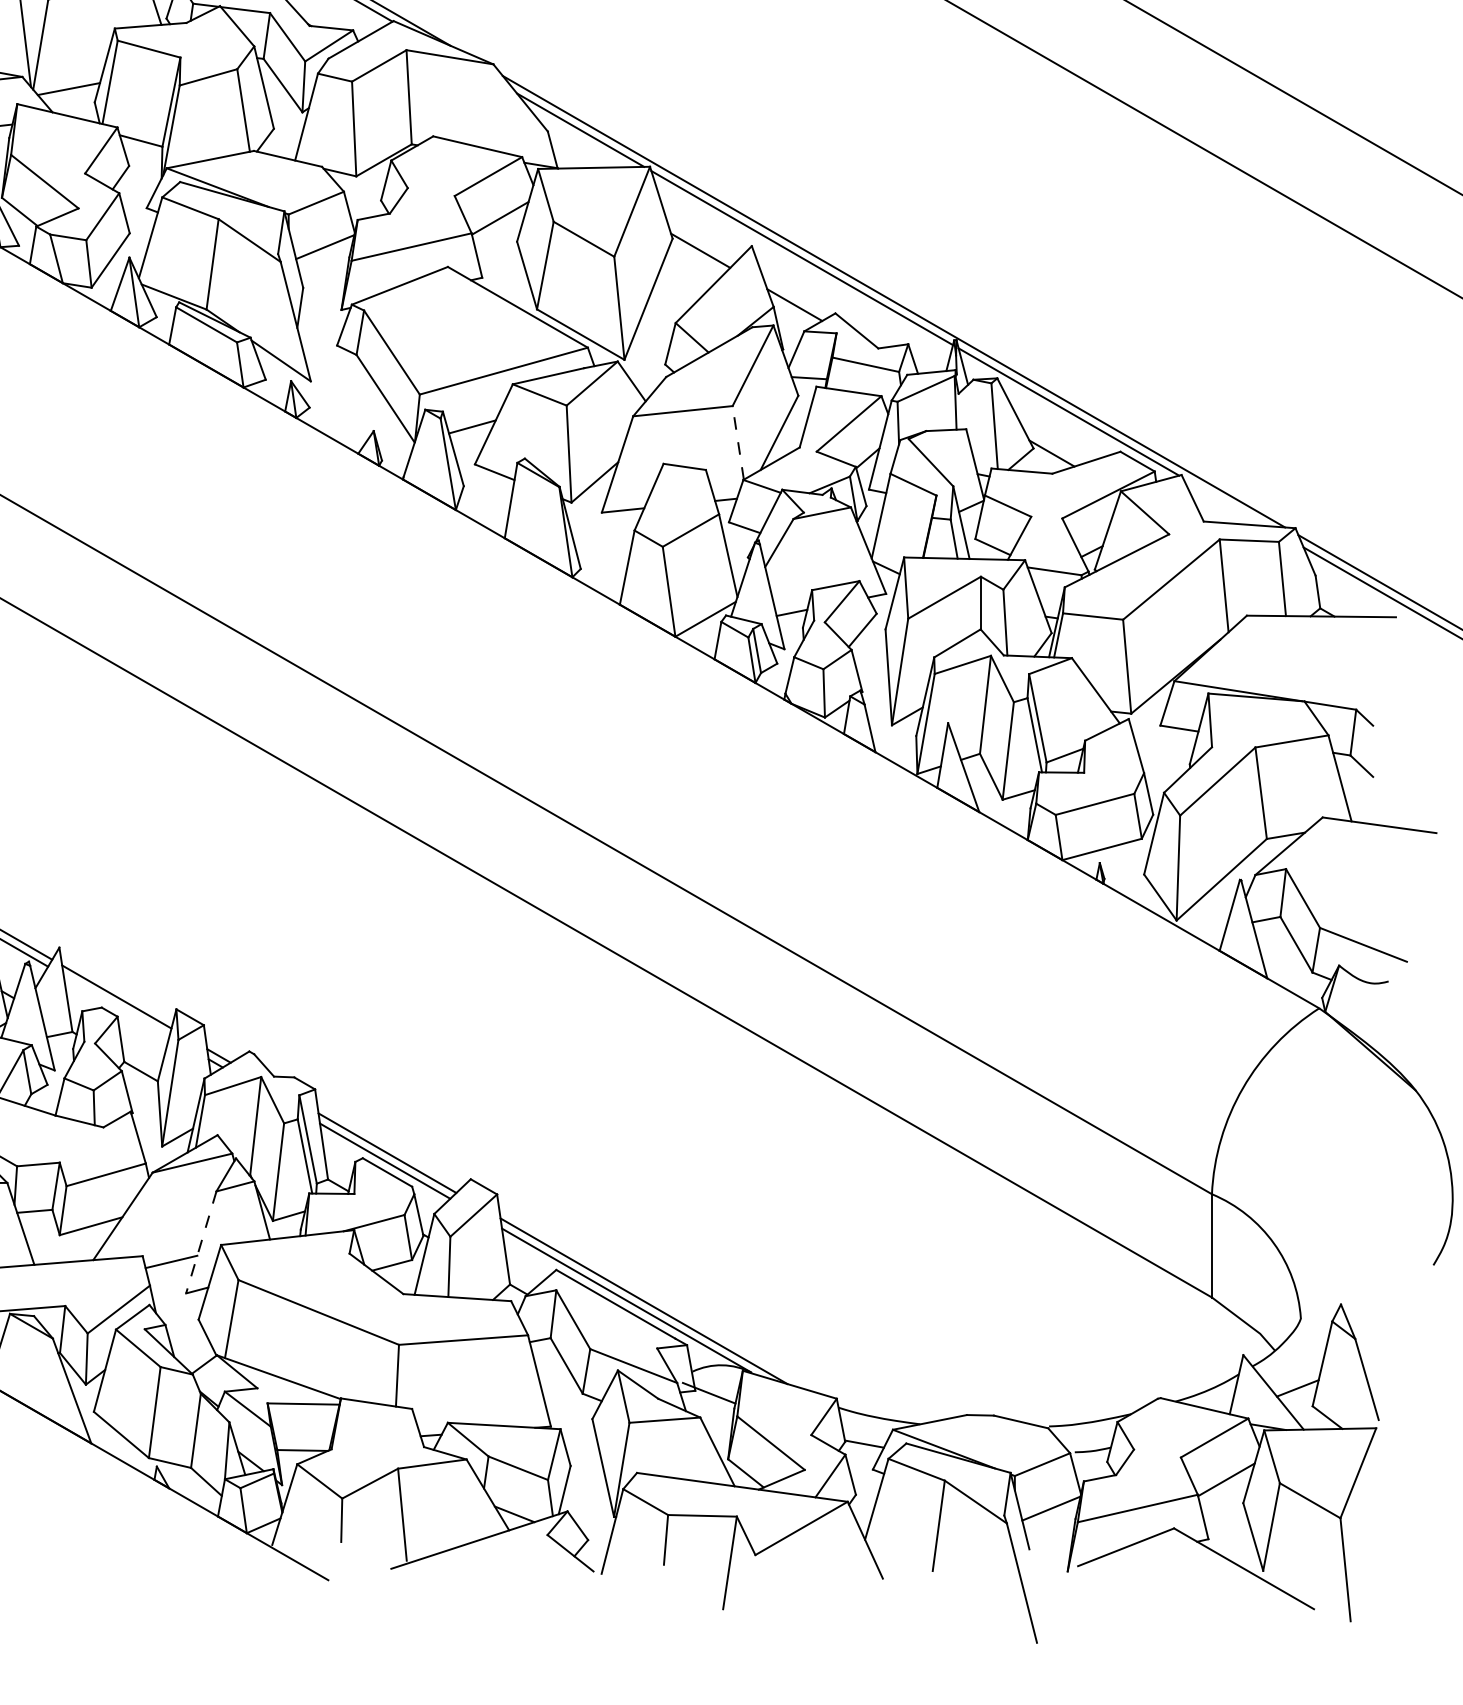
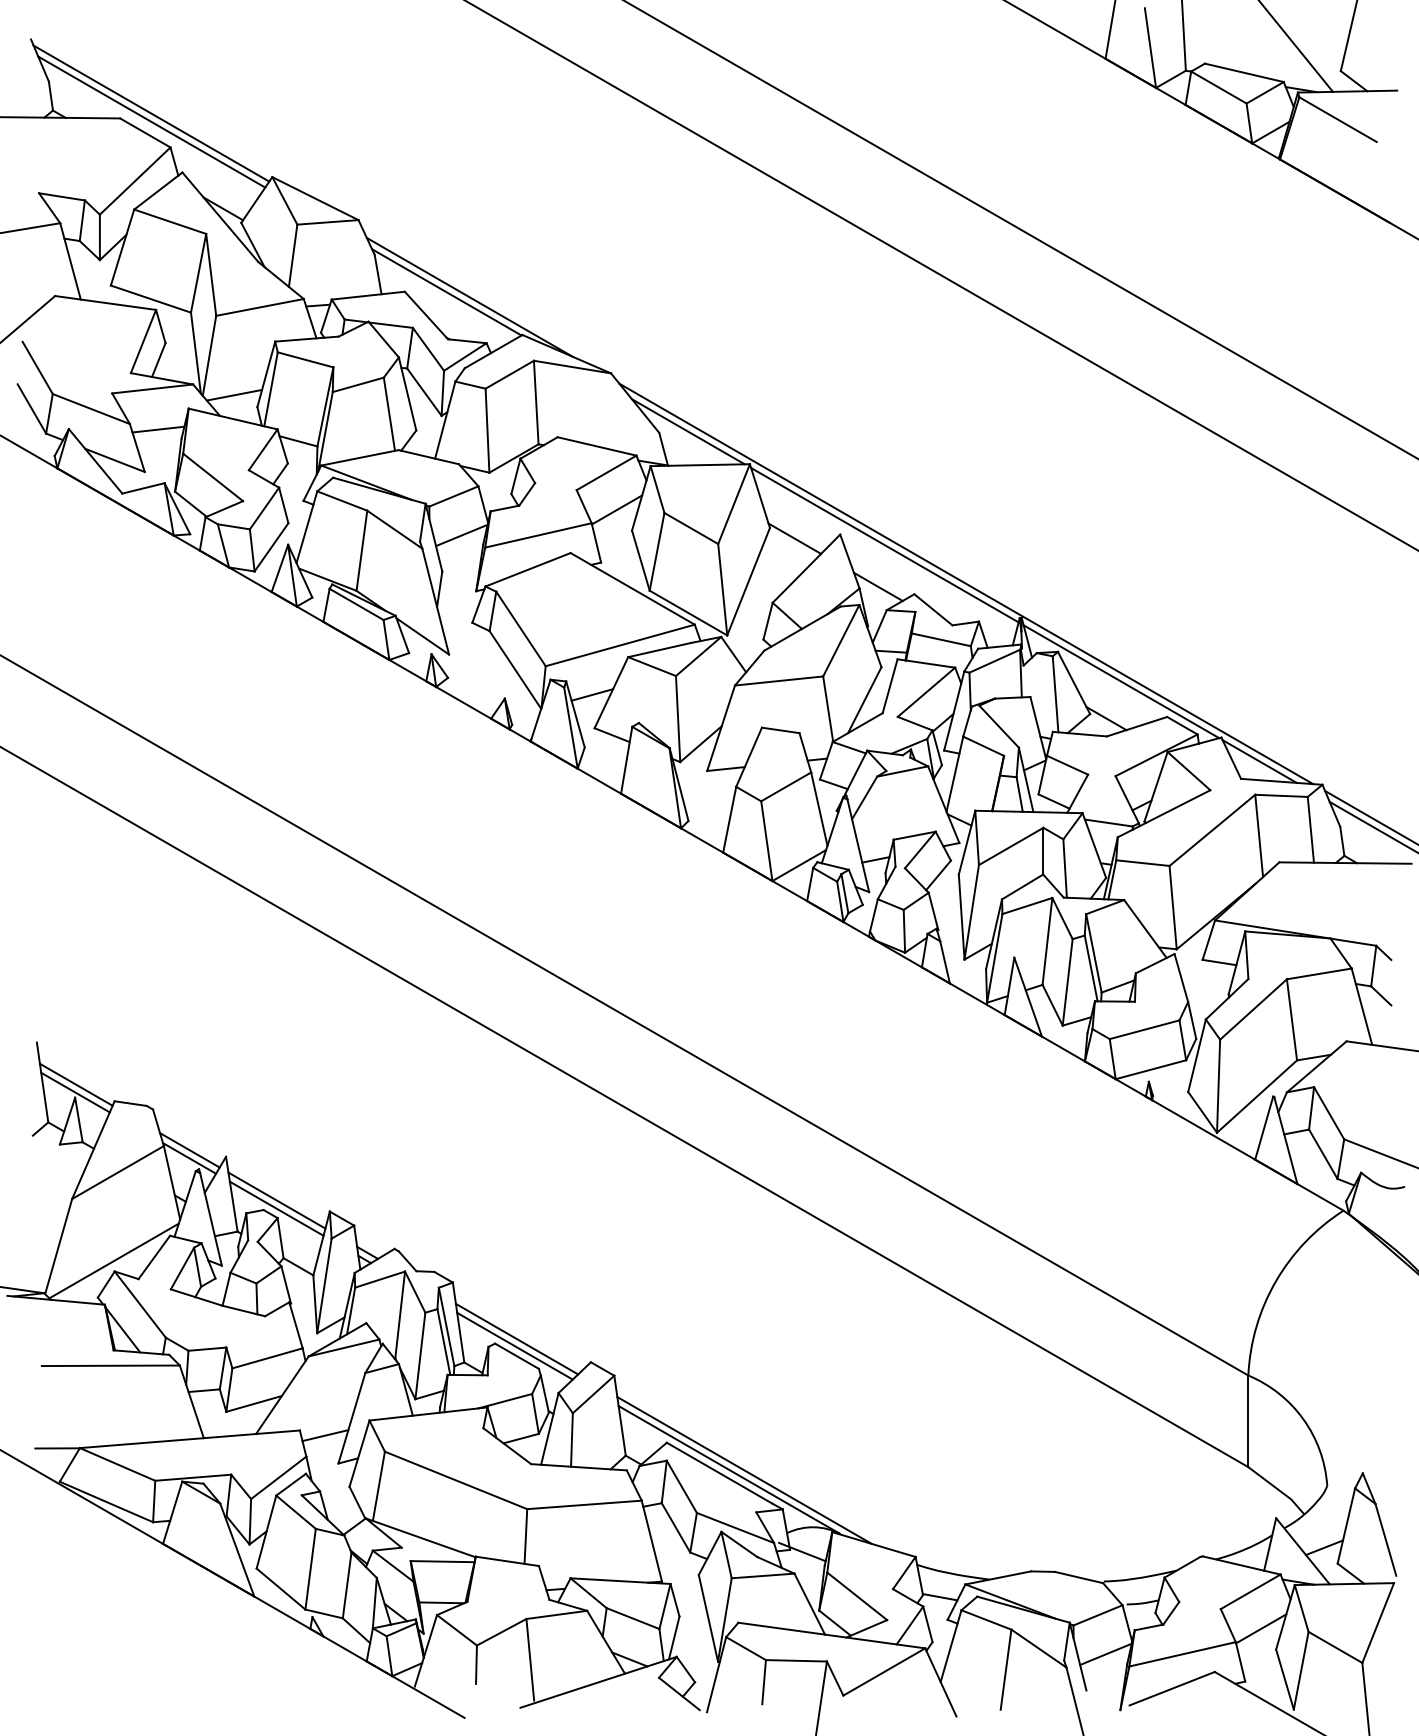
line: (738, 442) -> (828, 708), dashed -> solid
line: (1224, 501) -> (1259, 761), added
line: (116, 1005) -> (276, 1208), added
line: (200, 1242) -> (351, 1418), dashed -> solid

